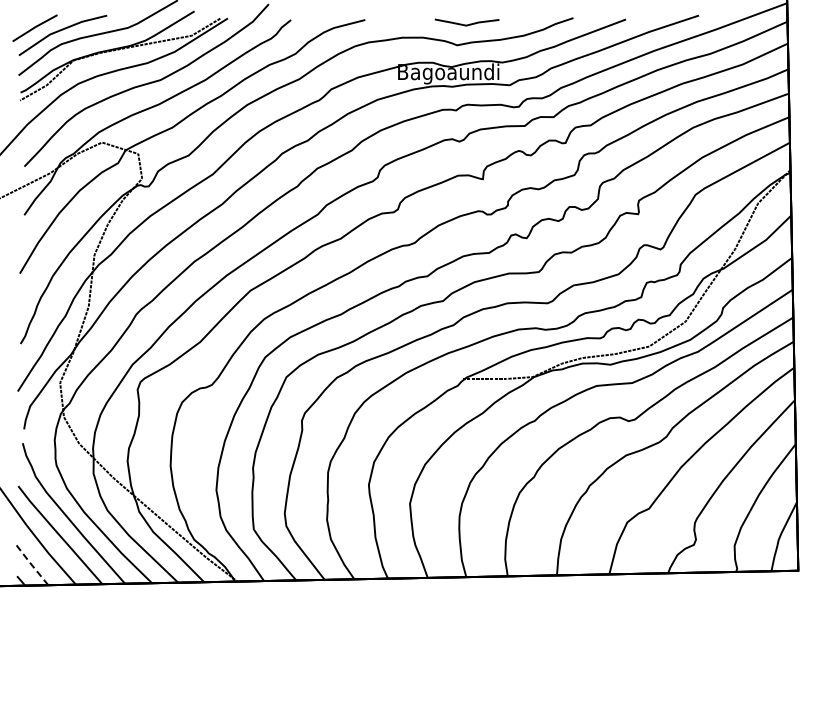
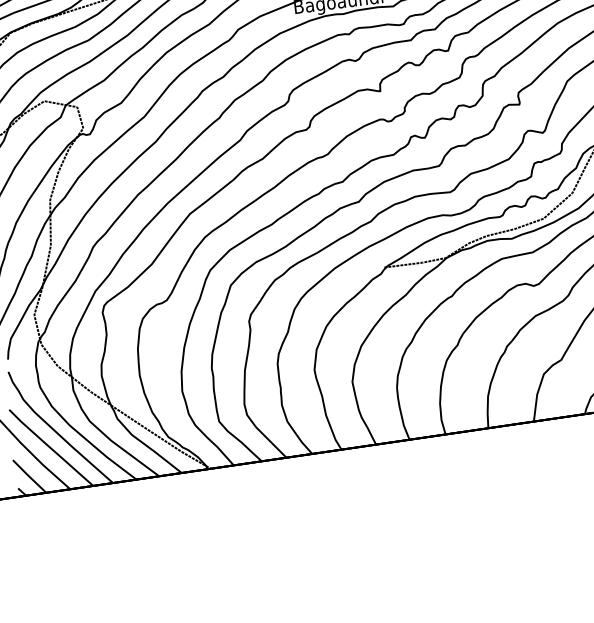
line: (30, 563) -> (28, 475), dashed -> solid

